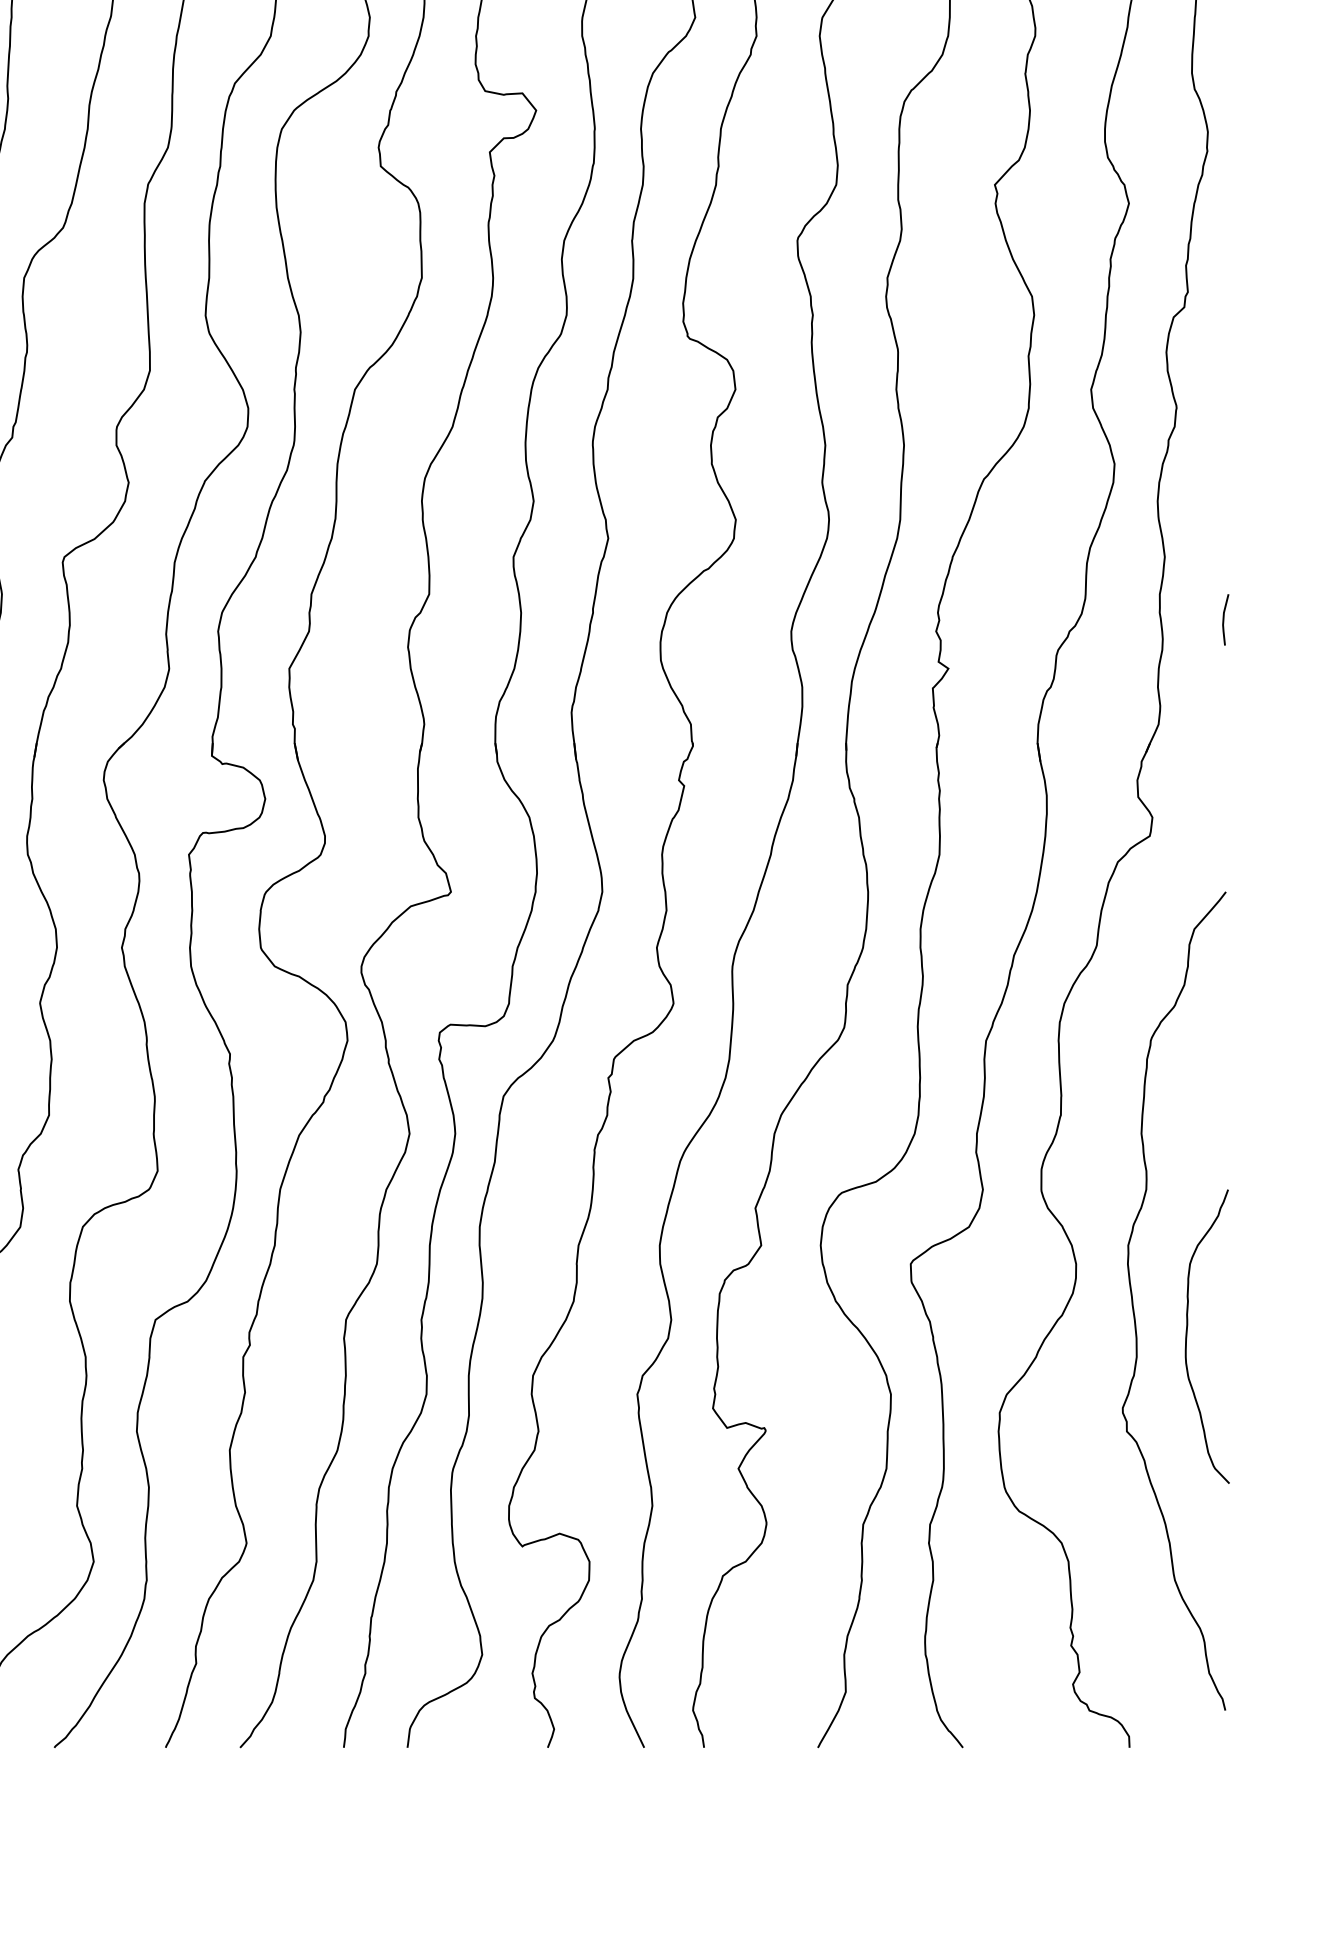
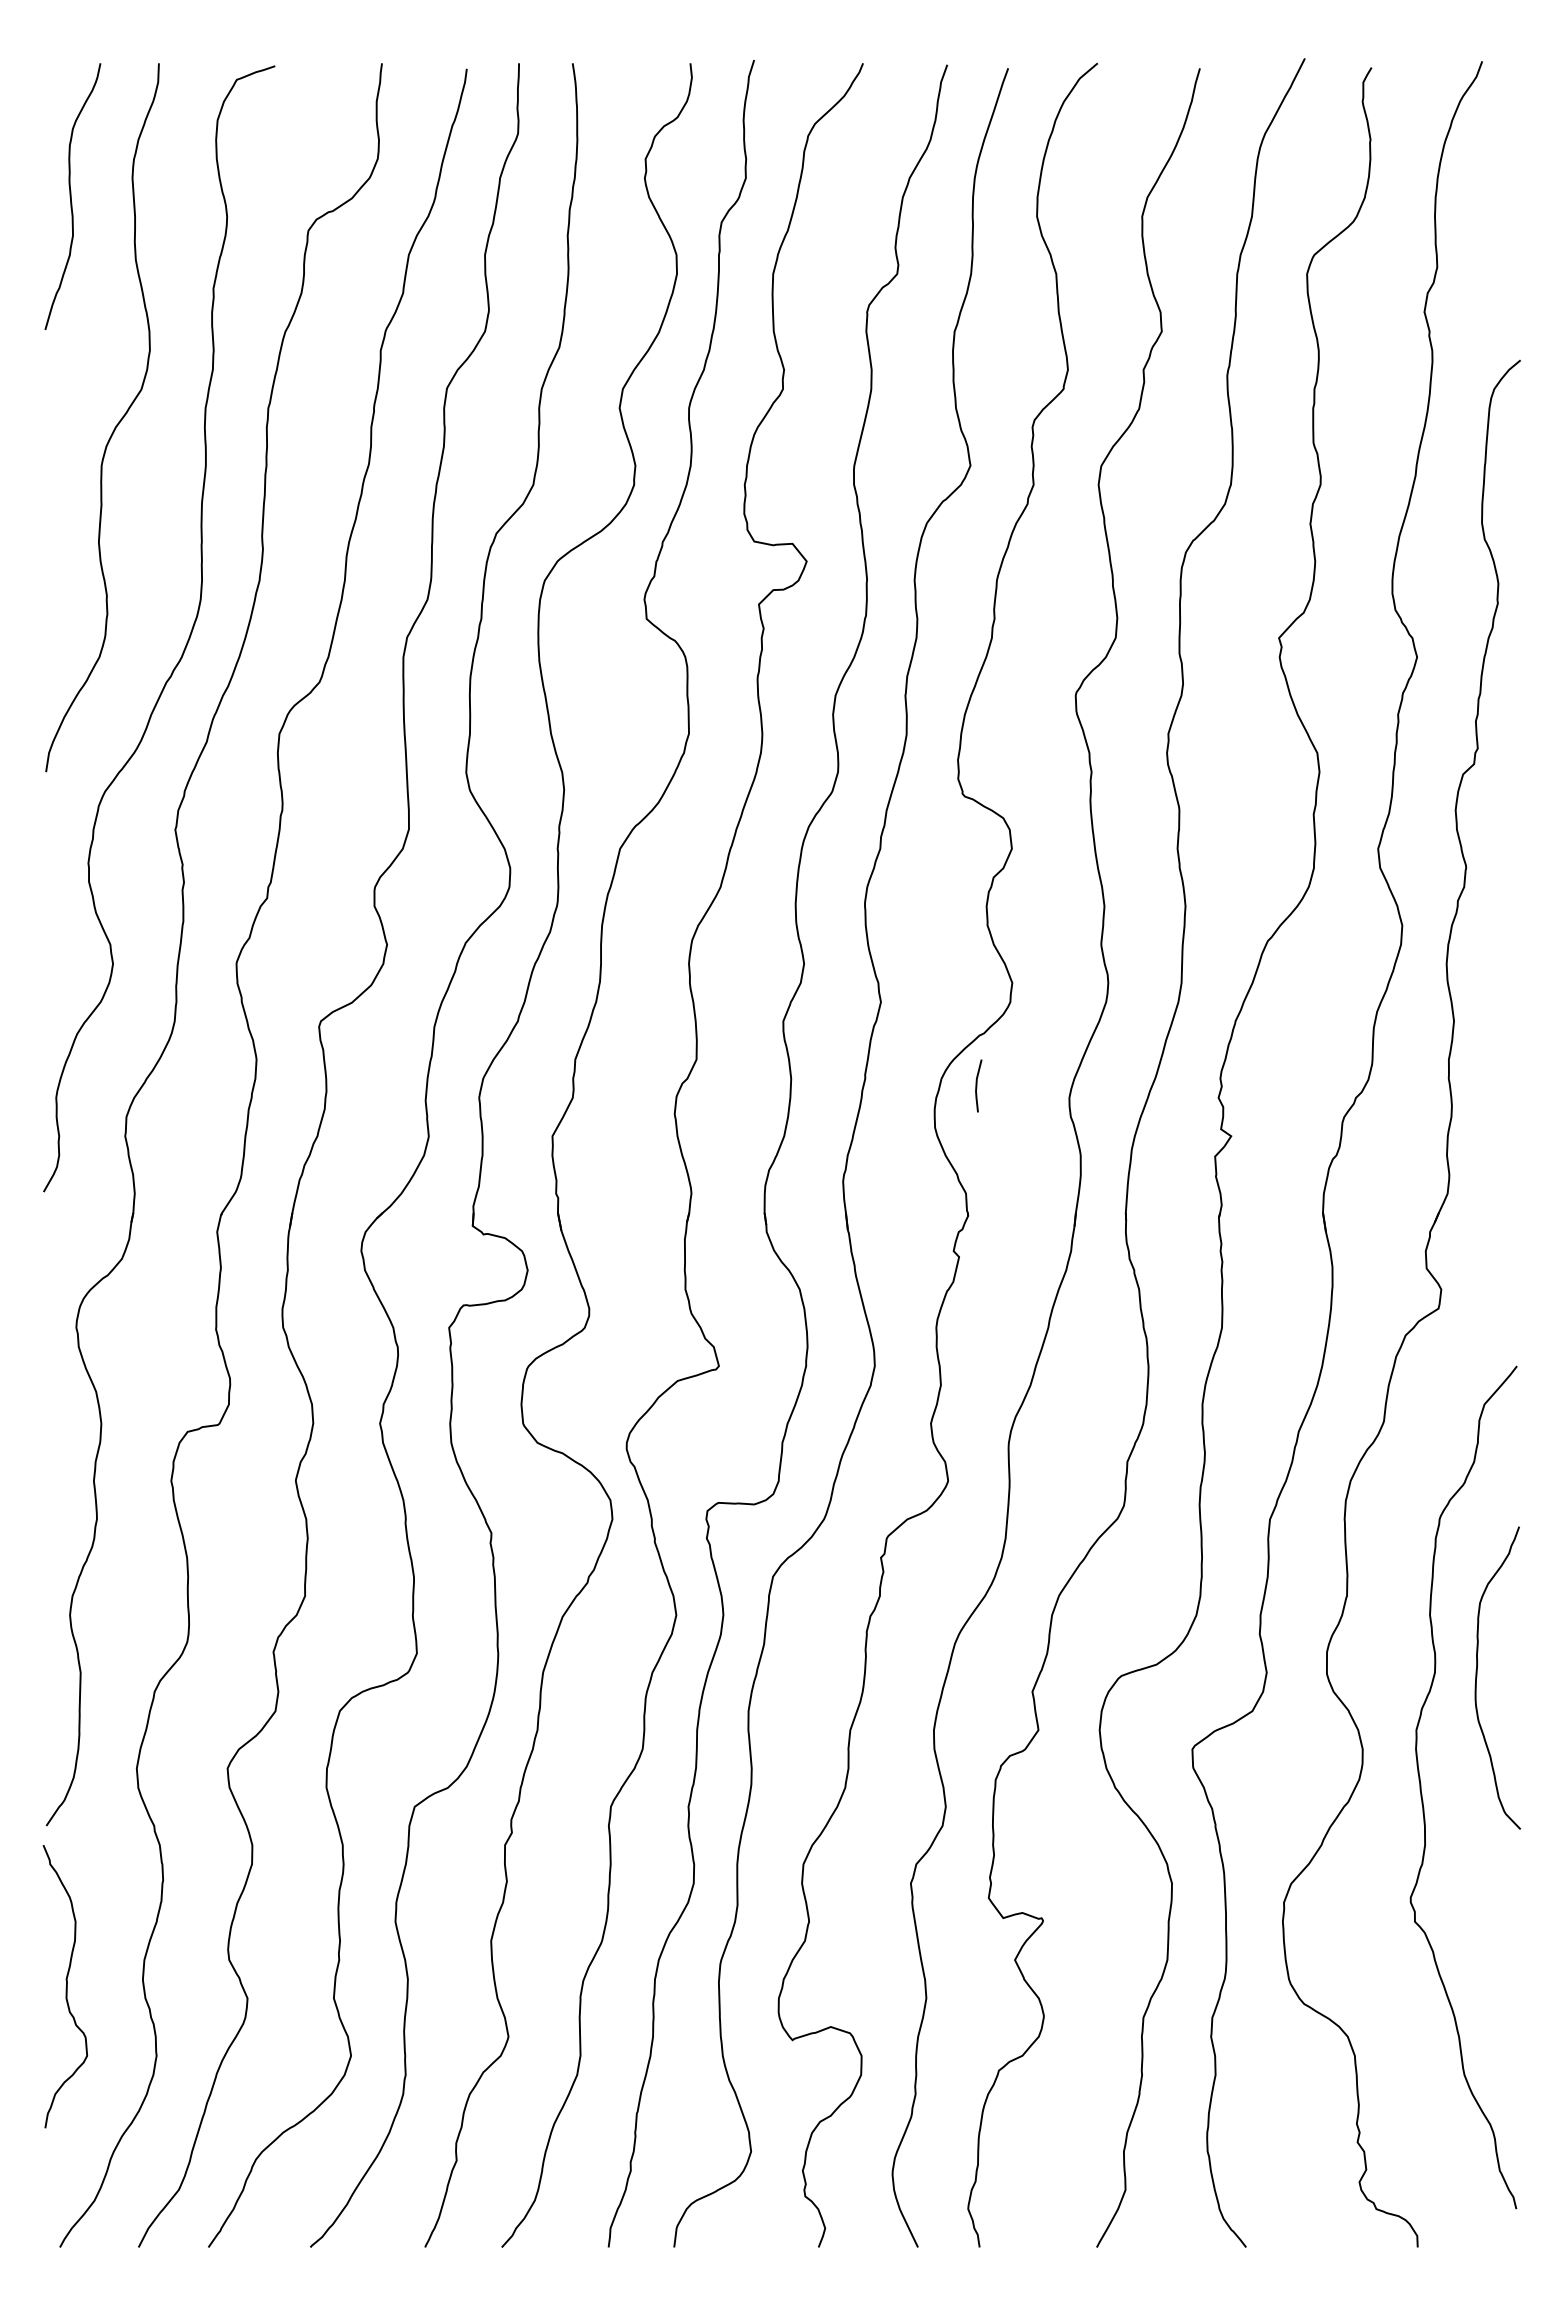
line: (1224, 619) -> (977, 1085), moved
curve: (1187, 1336) -> (1477, 1677), moved

